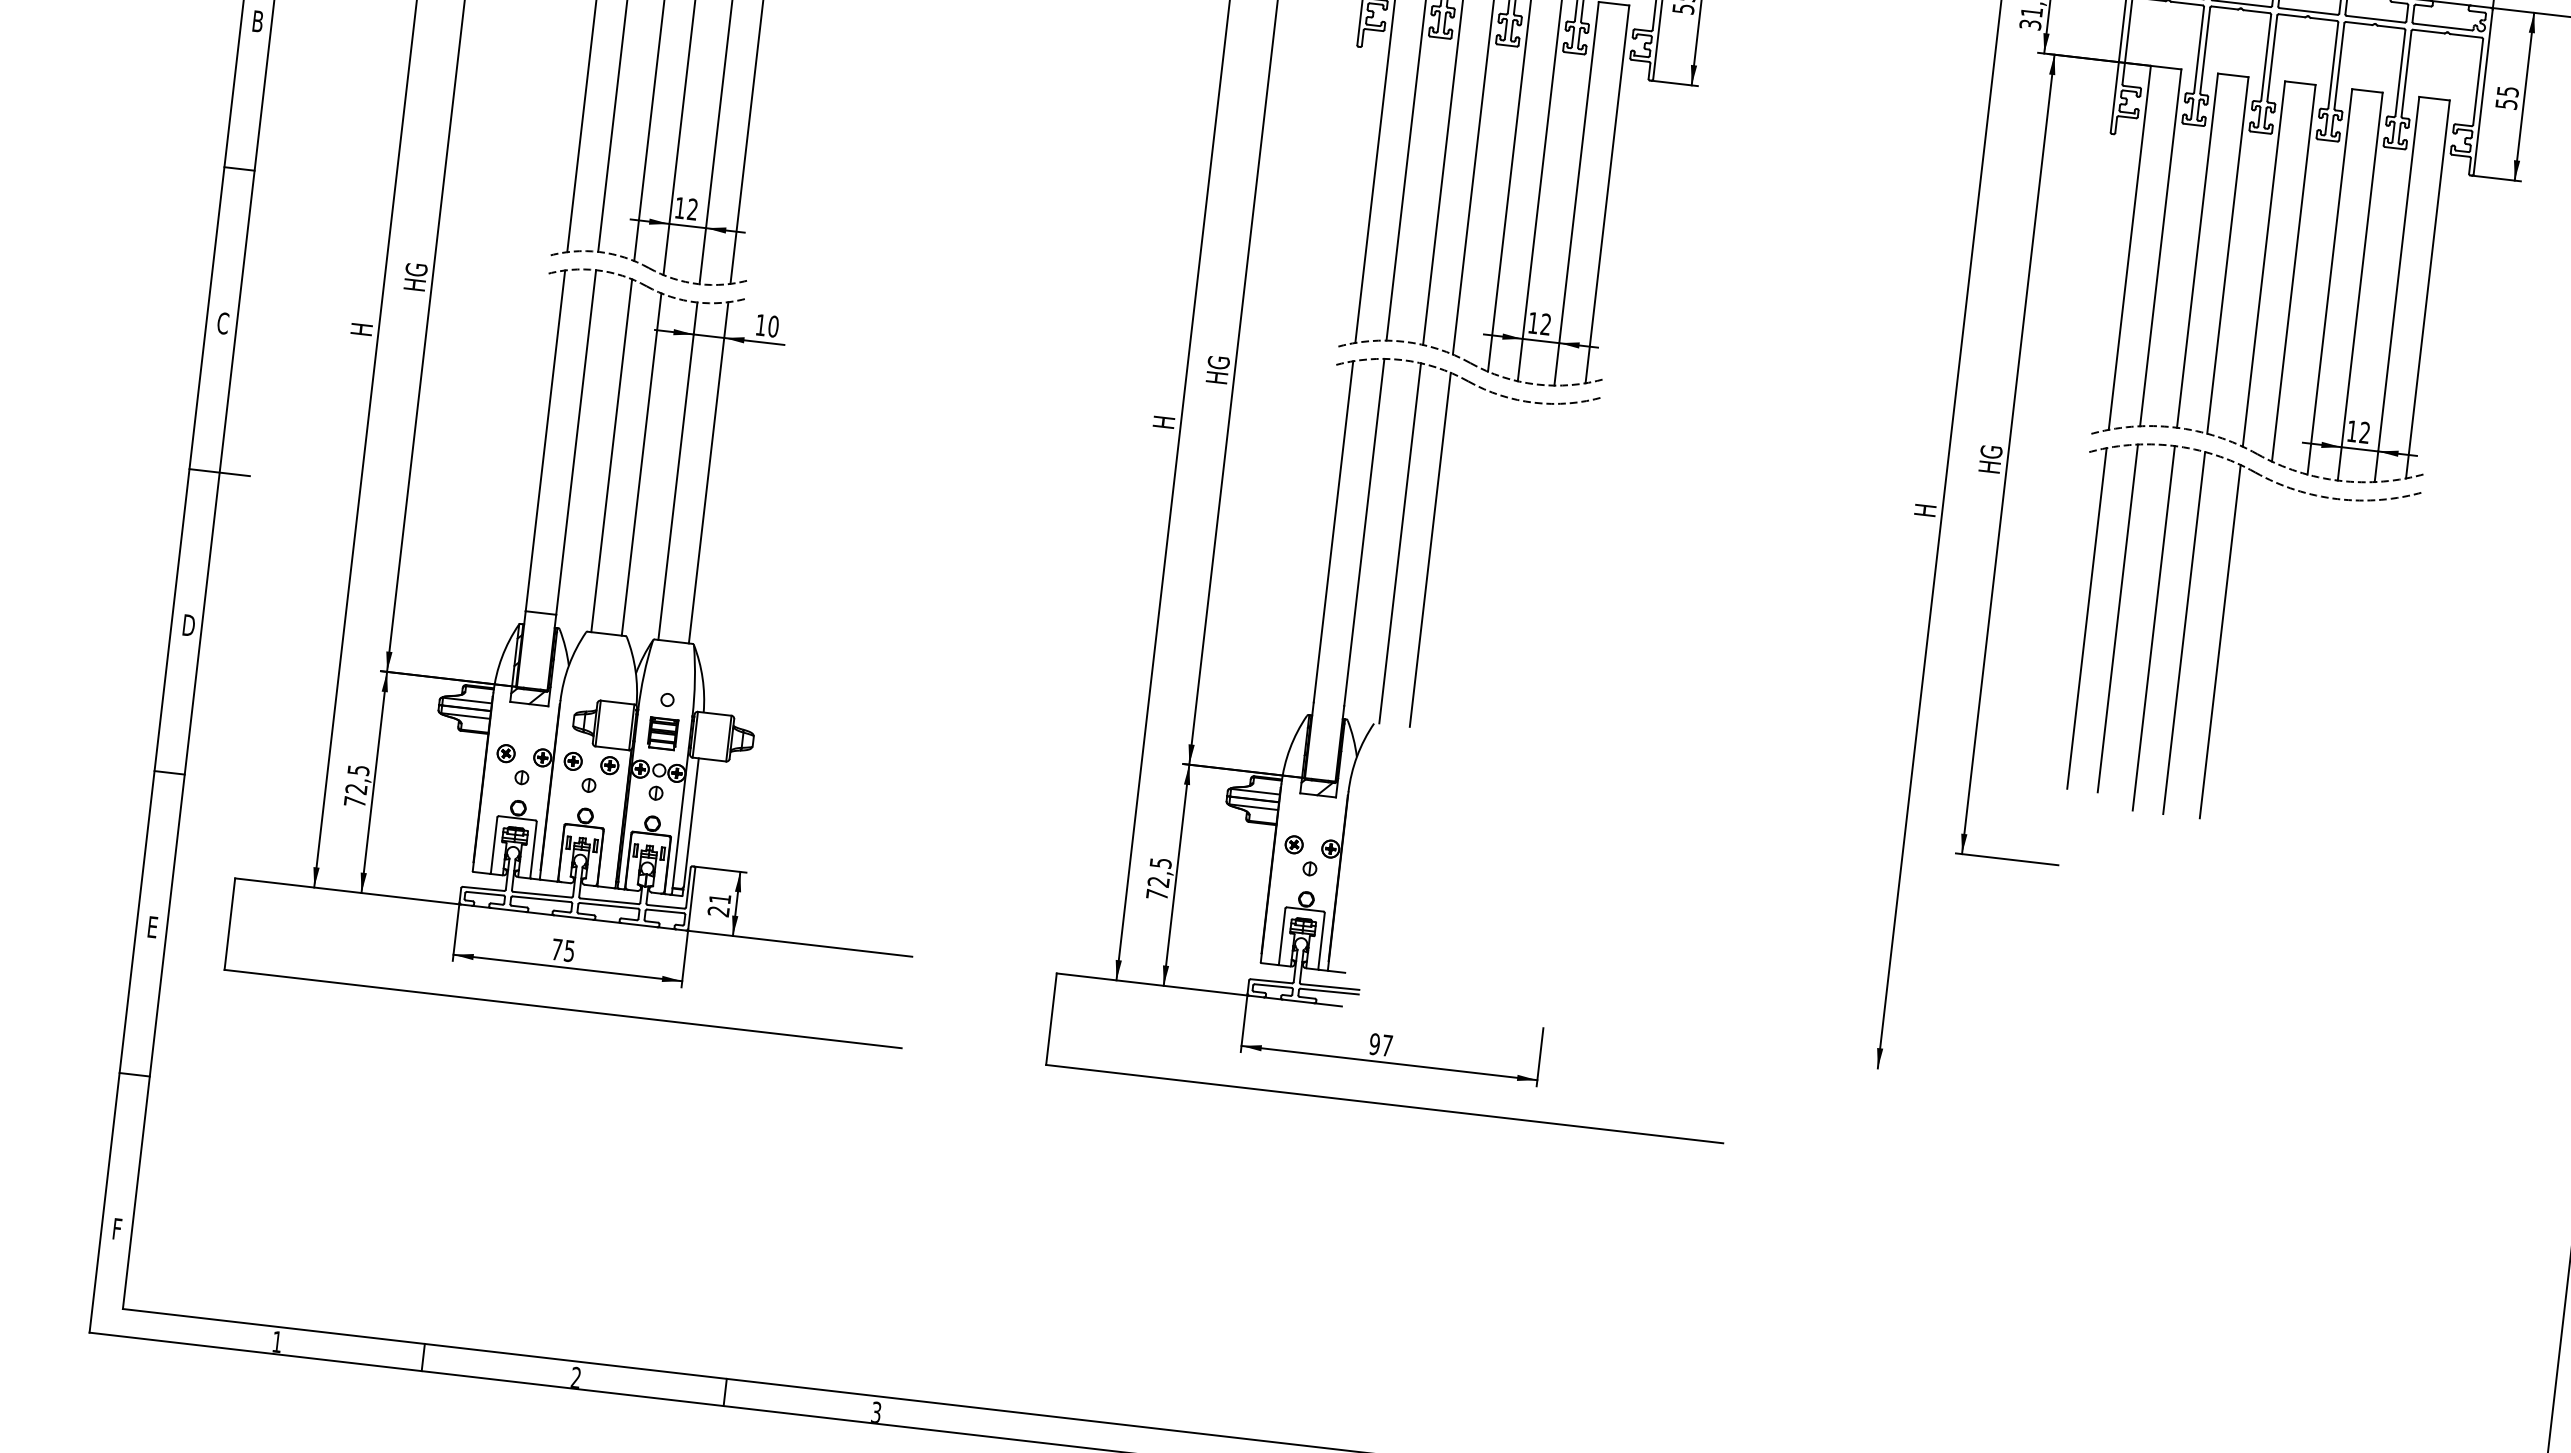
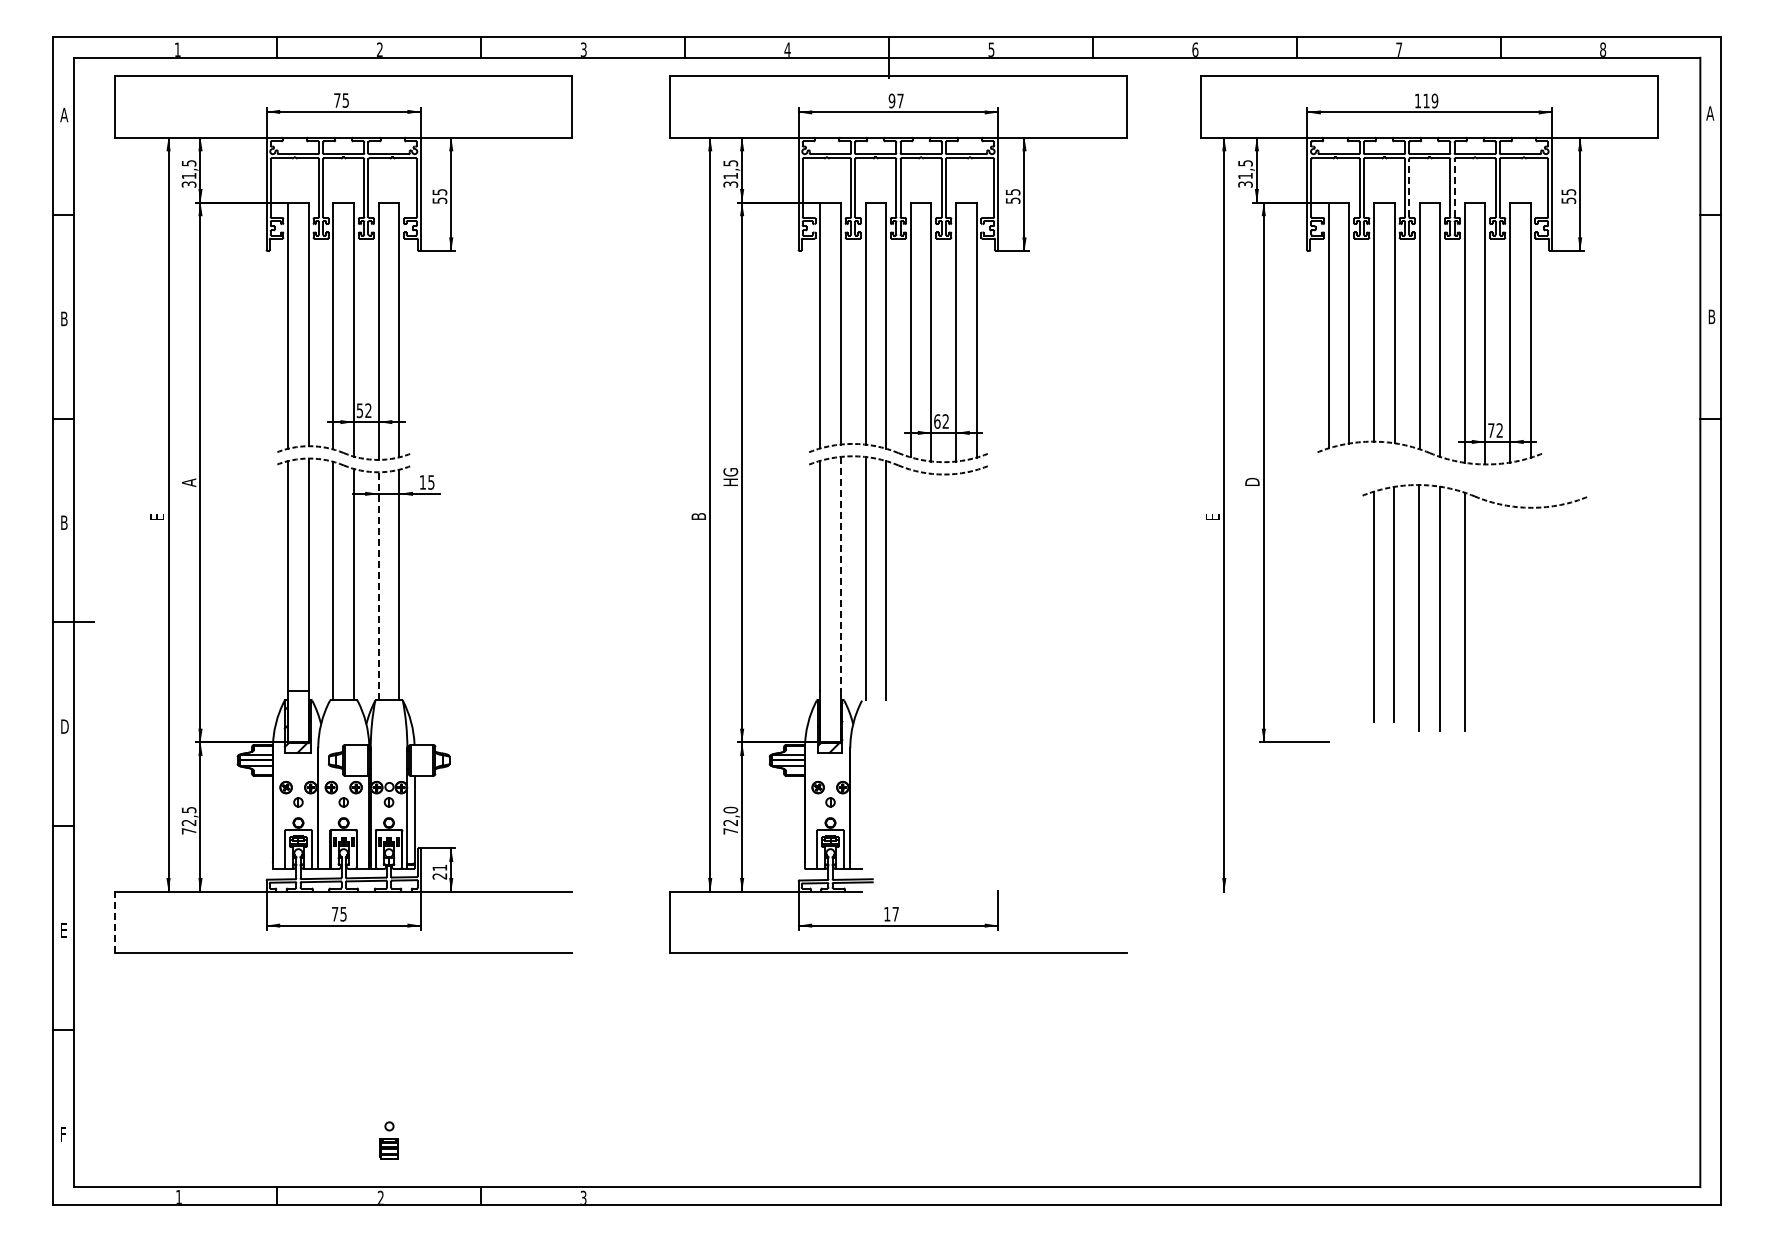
line: (2272, 58) -> (1409, 188), solid -> dashed
line: (2339, 66) -> (1454, 188), solid -> dashed
text: (679, 207) -> (359, 410), 12 -> 52
text: (414, 277) -> (188, 477), HG -> A
text: (221, 322) -> (63, 522), C -> B
text: (1533, 323) -> (937, 421), 12 -> 62
text: (773, 326) -> (431, 482), 10 -> 15
text: (360, 328) -> (156, 515), H -> E
text: (1163, 421) -> (698, 515), H -> B
text: (2352, 431) -> (1491, 430), 12 -> 72
text: (1990, 458) -> (1252, 476), HG -> D
line: (677, 471) -> (378, 586), solid -> dashed
text: (1924, 509) -> (1212, 515), H -> E
line: (1363, 533) -> (840, 574), solid -> dashed
part: (2222, 635) -> (1465, 607), moved
part: (663, 720) -> (388, 1140), moved
text: (1160, 862) -> (730, 809), 72,5 -> 72,0
line: (230, 924) -> (115, 922), solid -> dashed
text: (1375, 1043) -> (887, 913), 97 -> 17

